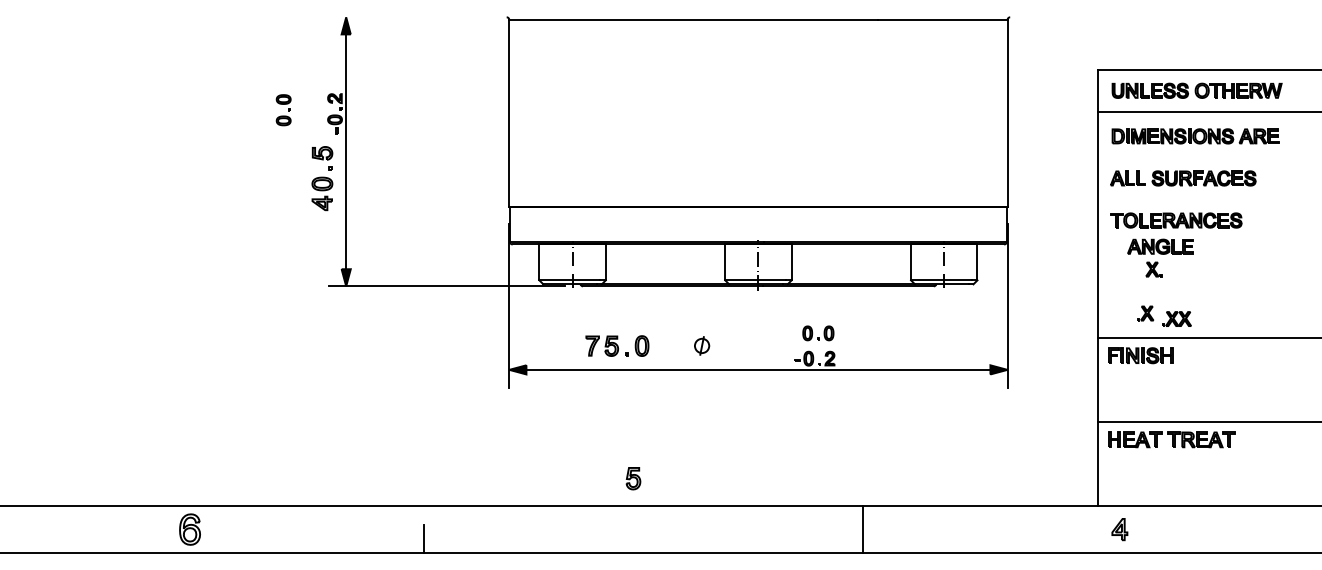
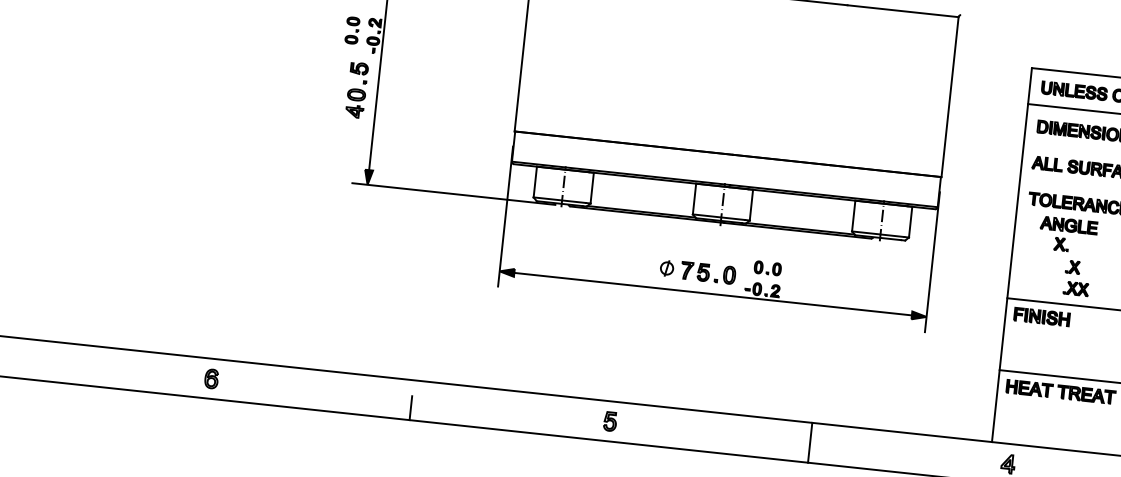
part: (283, 110) -> (352, 30), moved
part: (1145, 313) -> (1073, 267), moved
part: (617, 345) -> (708, 272), moved
part: (633, 478) -> (610, 421), moved
part: (190, 529) -> (211, 378), size x0.71
line: (862, 529) -> (809, 442), moved

